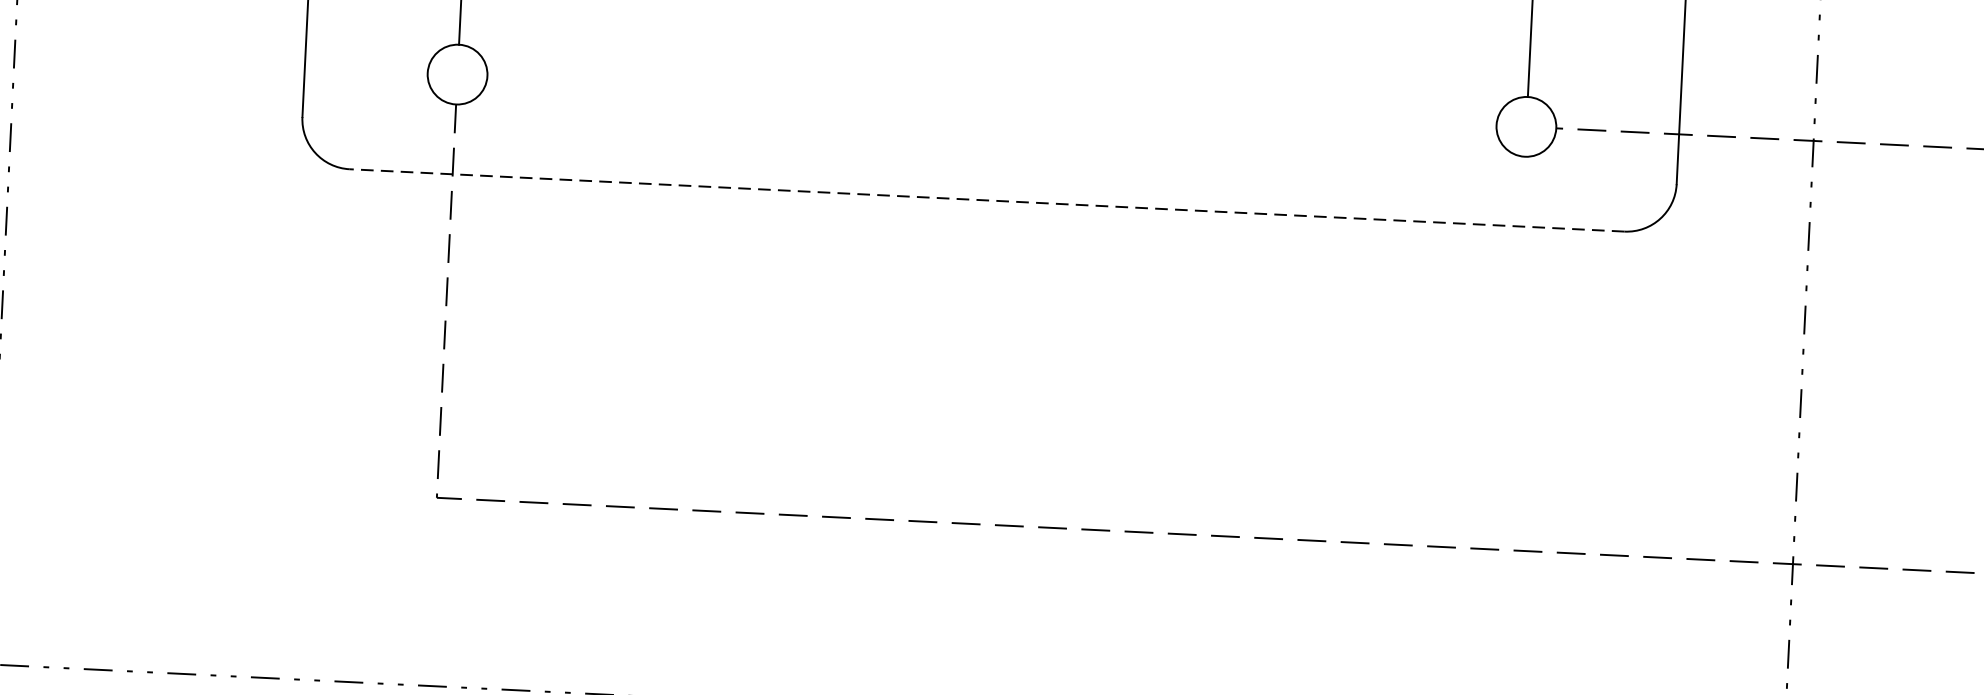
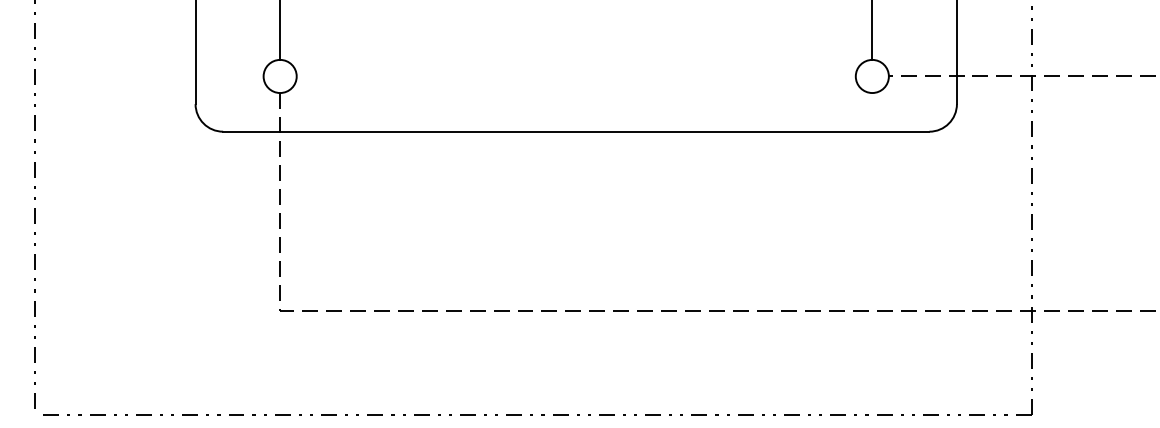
line: (985, 199) -> (575, 131), dashed -> solid

